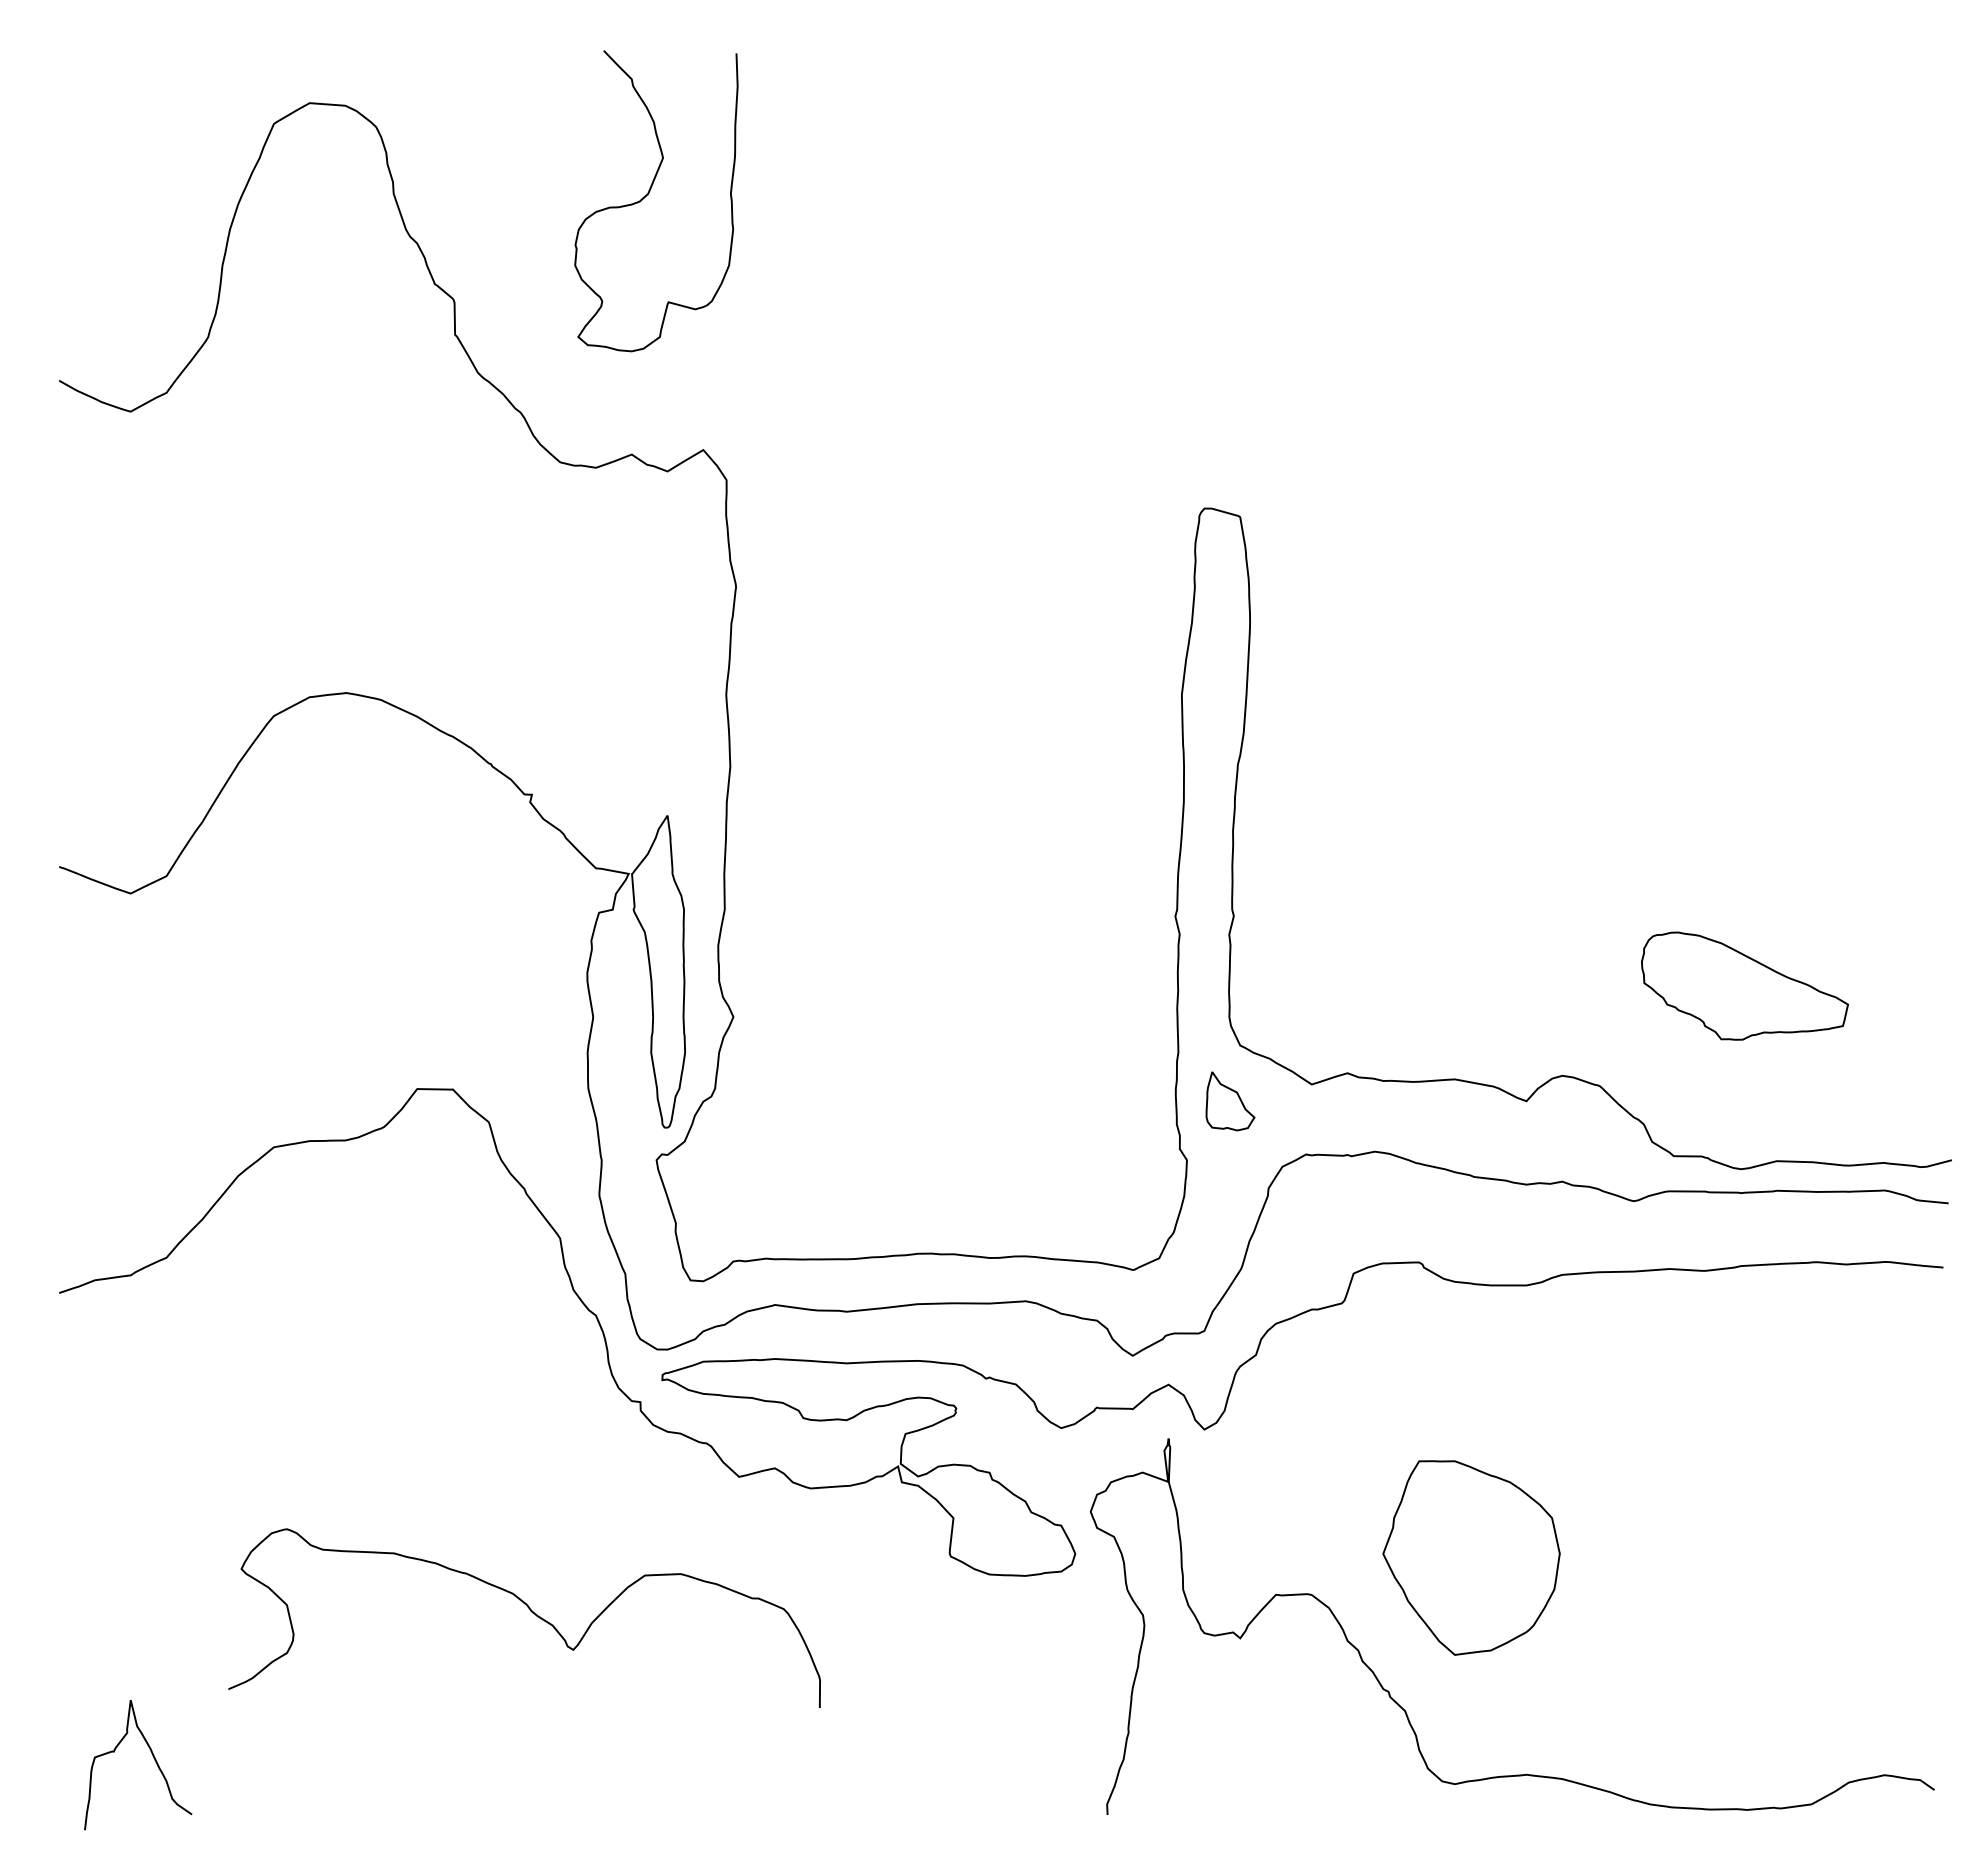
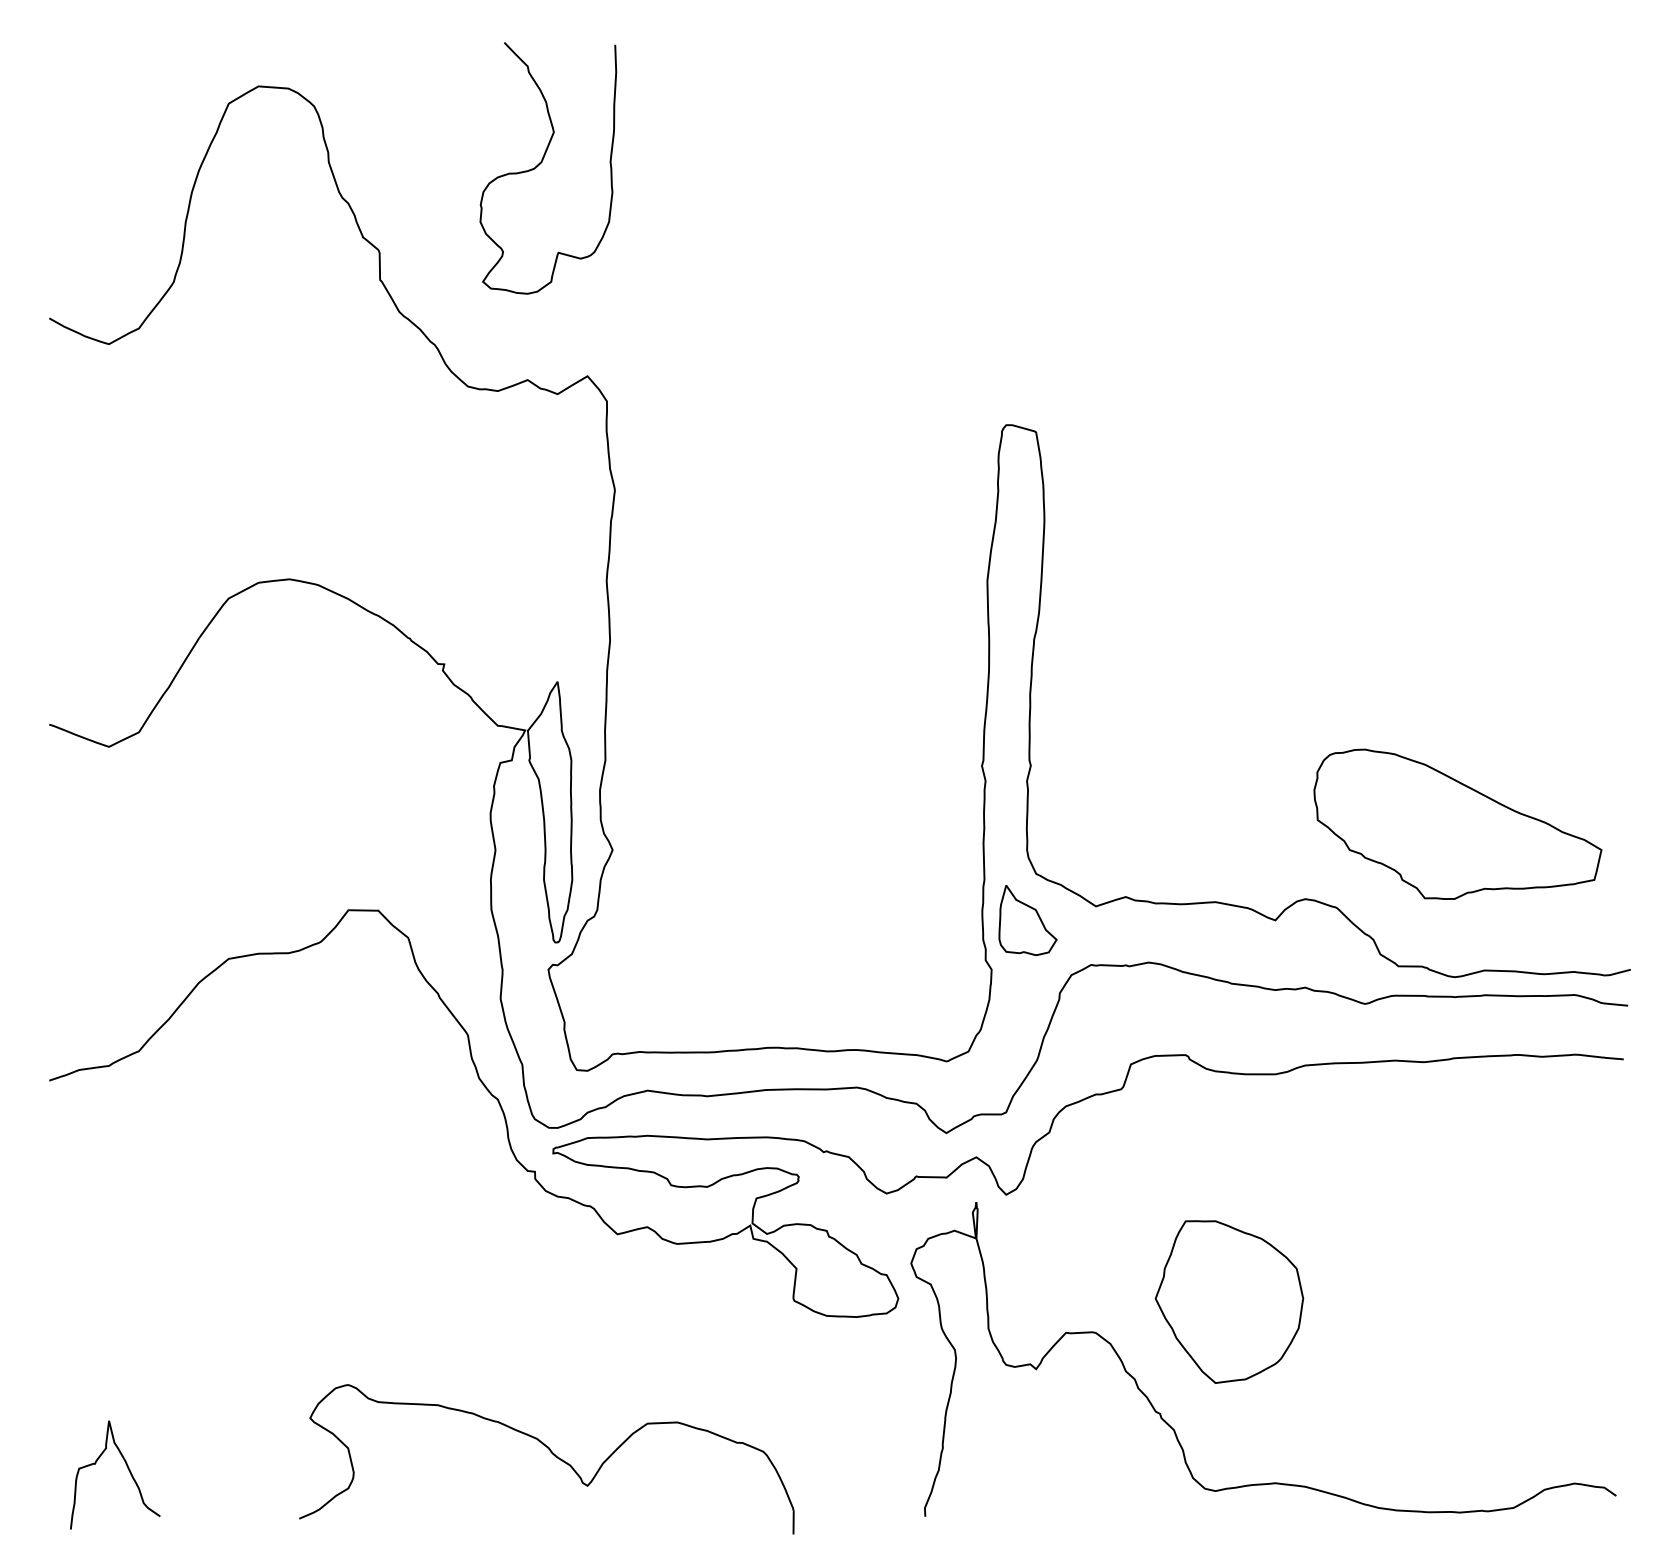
part: (1744, 985) -> (1457, 823), size x1.67
part: (1230, 1101) -> (1028, 920), size x1.43
curve: (530, 1611) -> (551, 1453), moved

